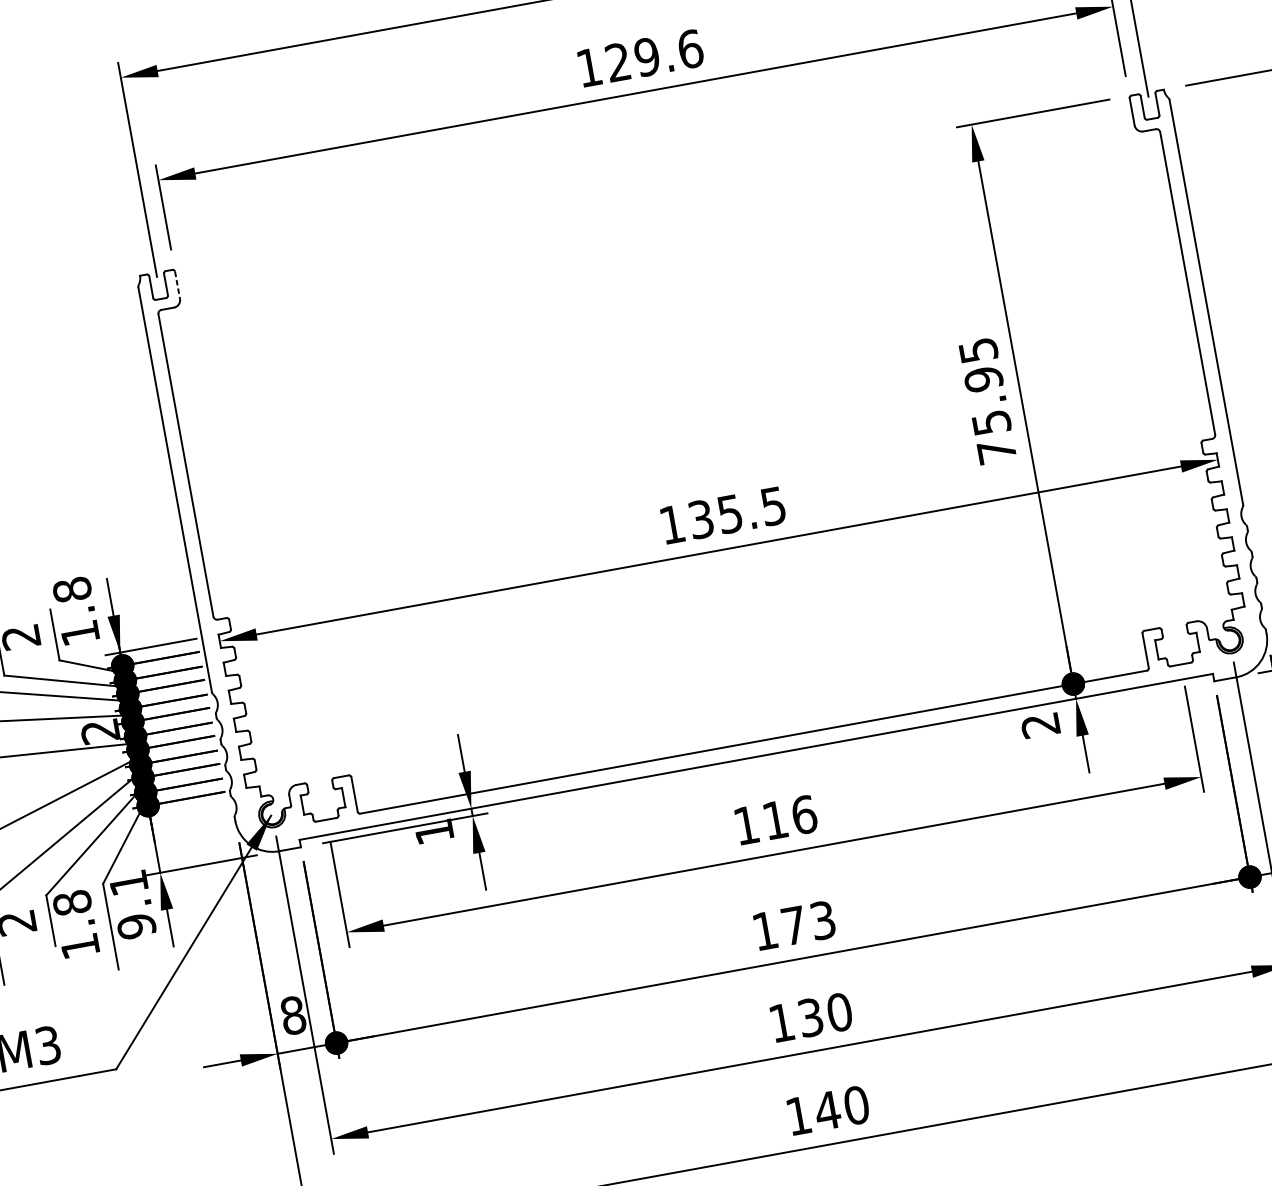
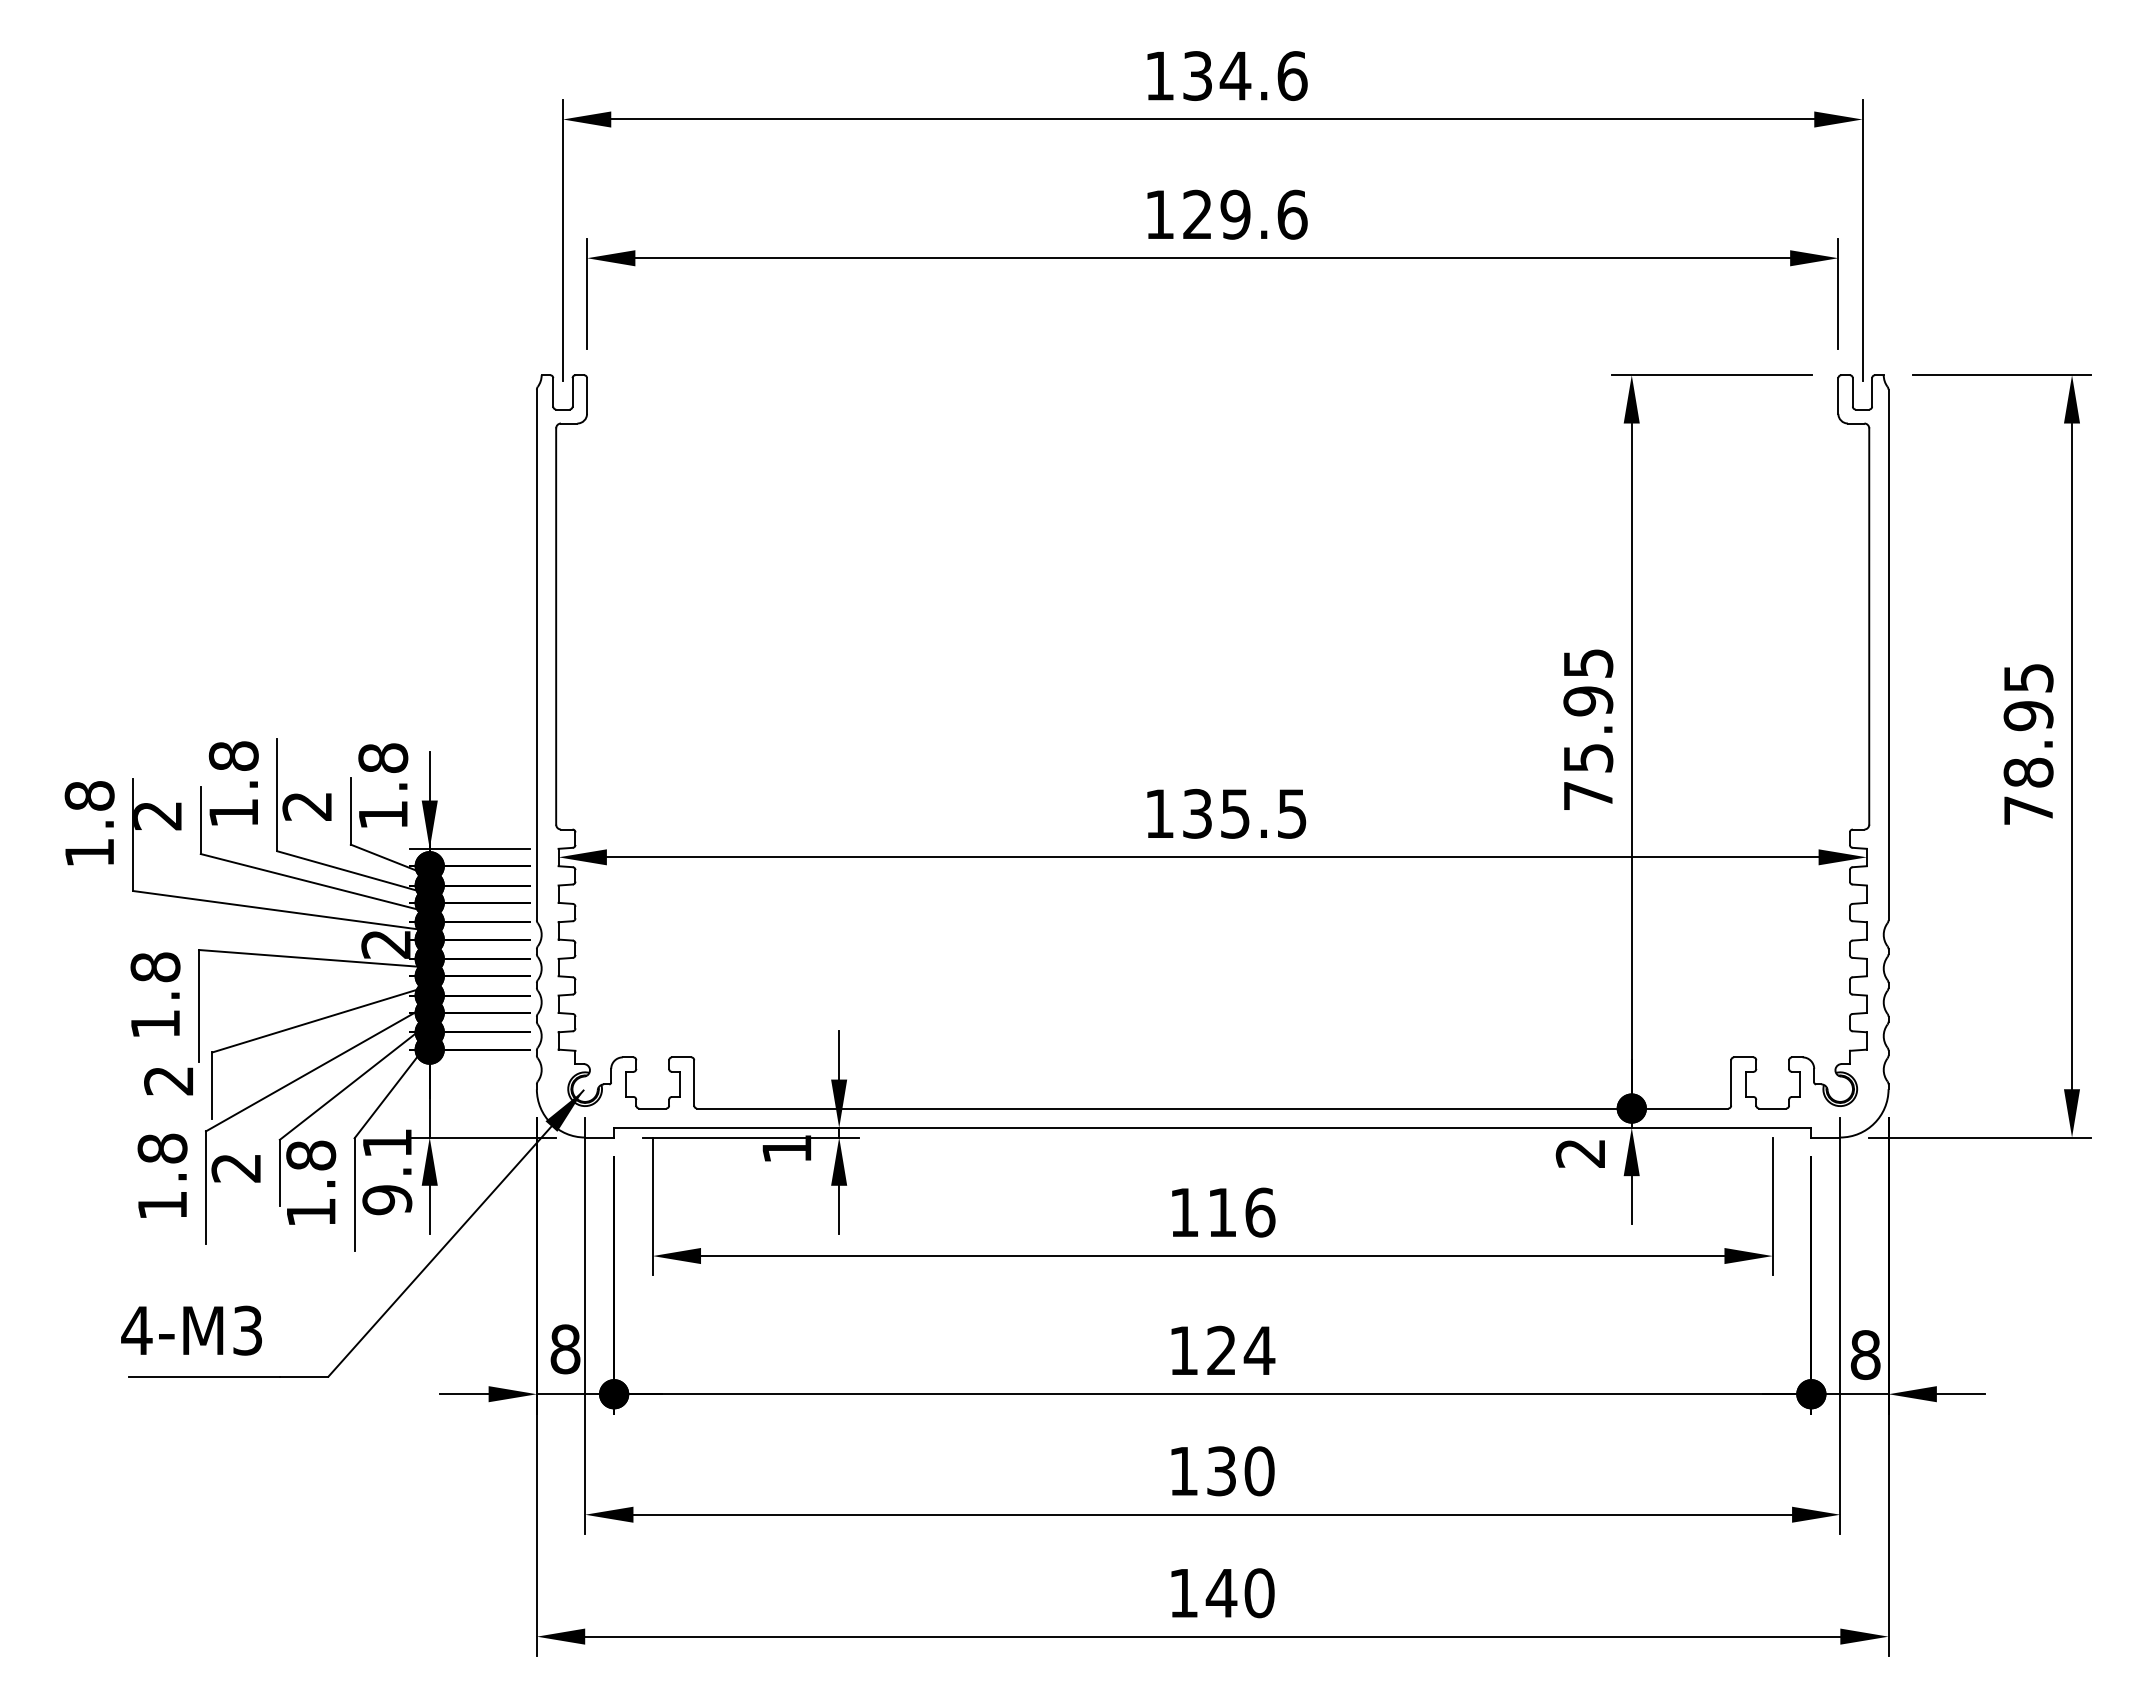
line: (177, 285) -> (587, 396), dashed -> solid
text: (809, 922) -> (1241, 1350), 173 -> 124

